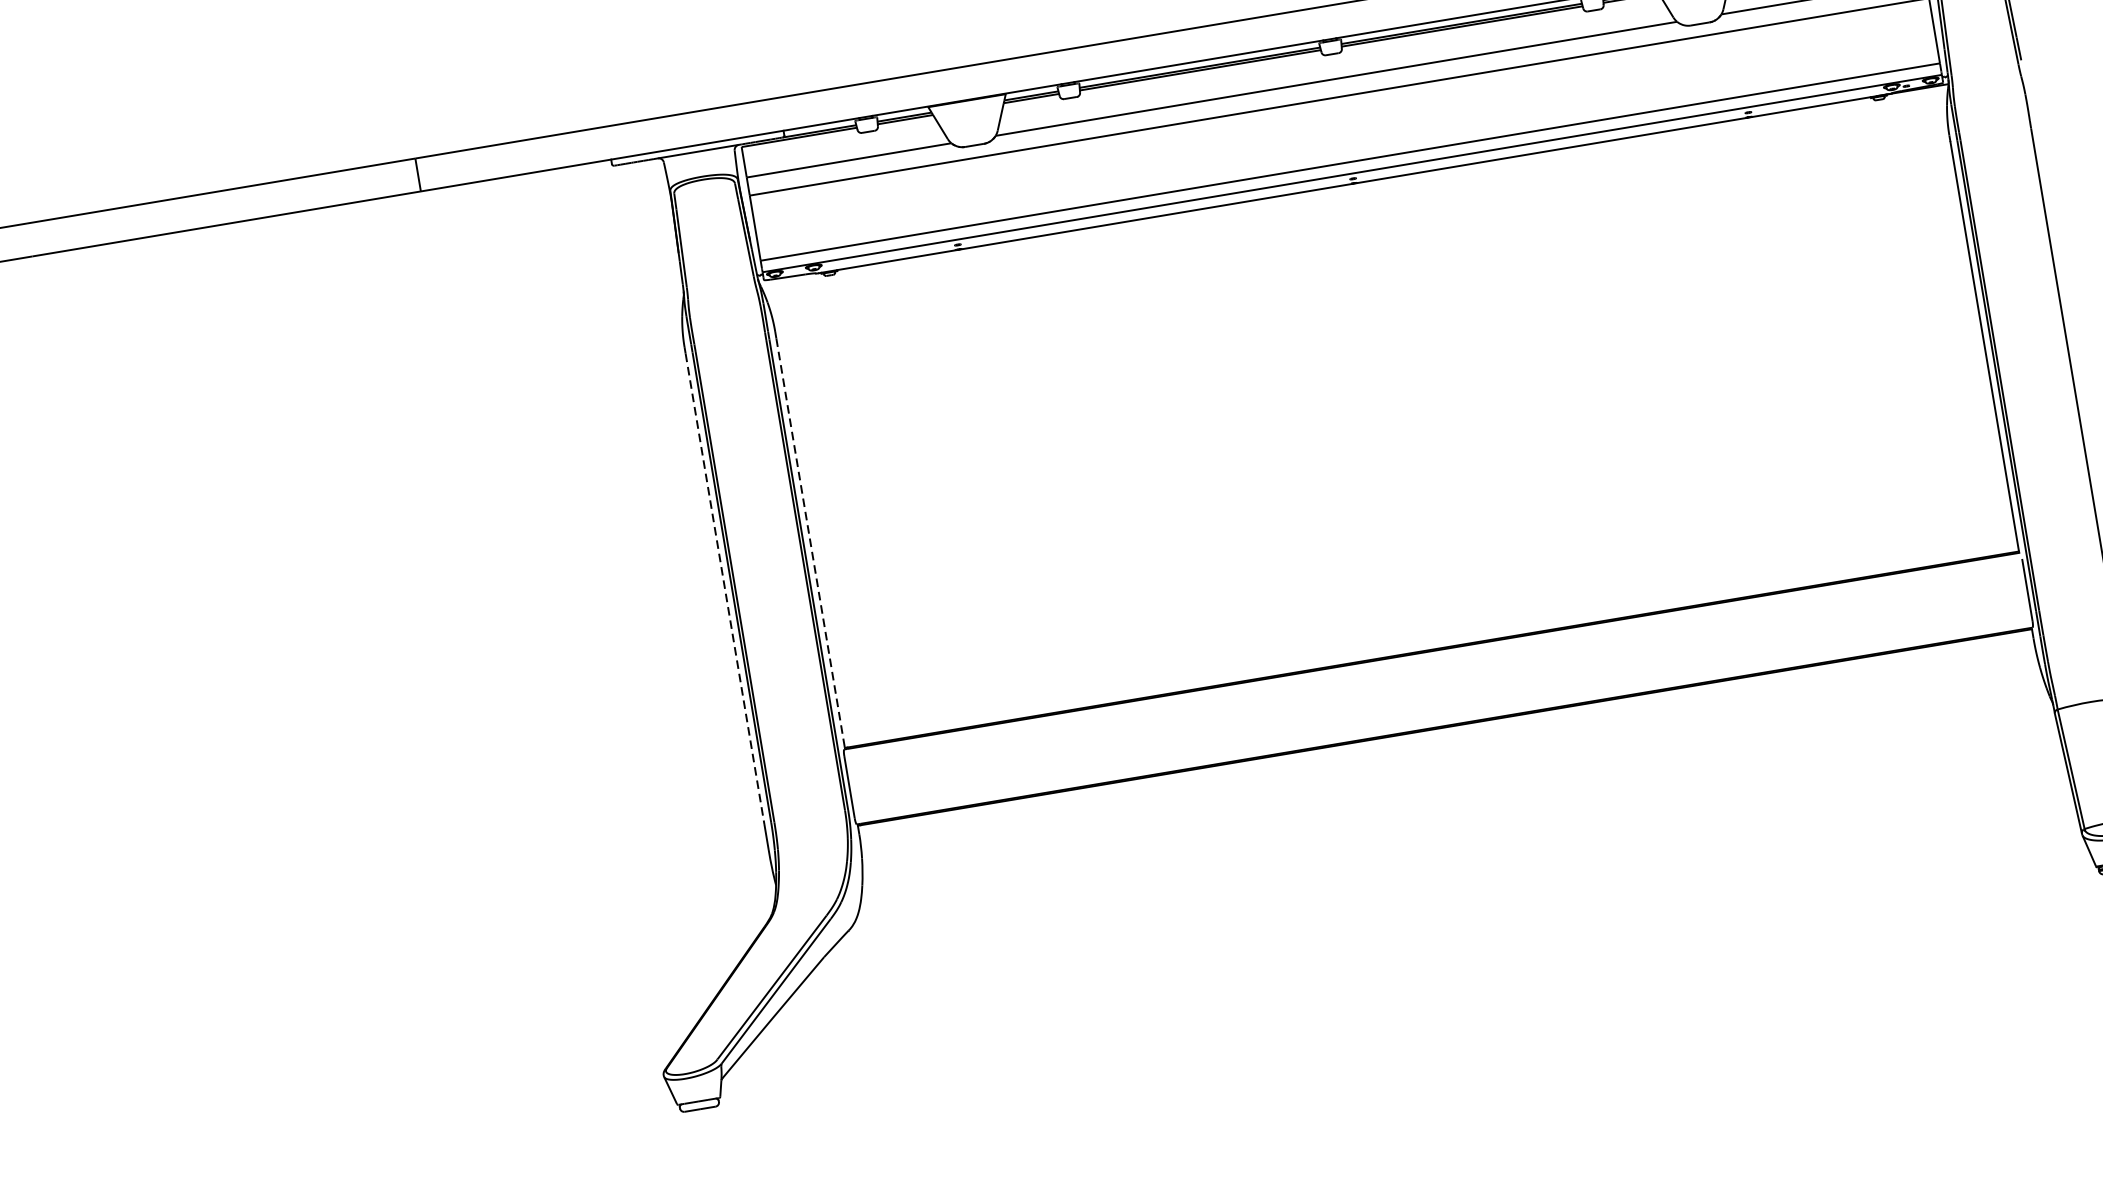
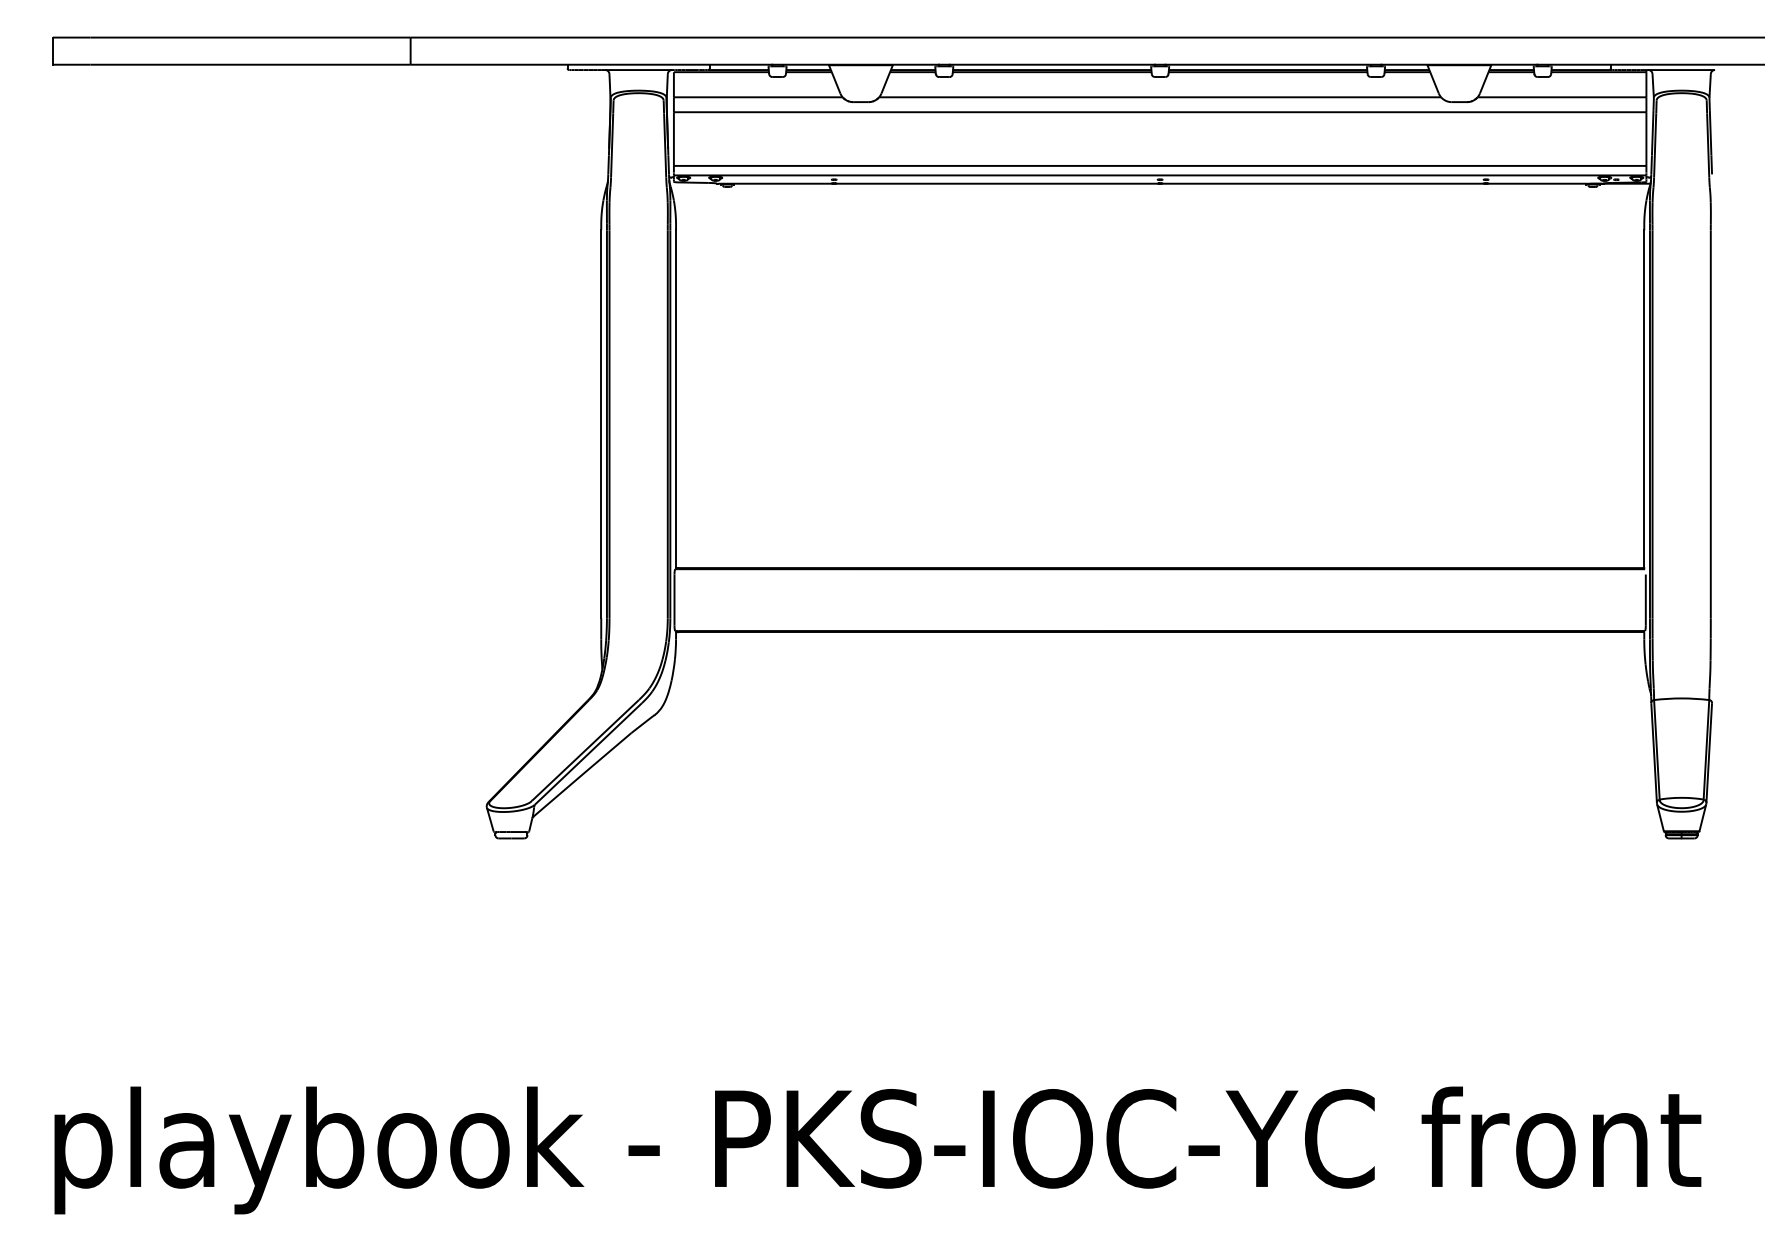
line: (811, 543) -> (676, 399), dashed -> solid
line: (725, 588) -> (601, 424), dashed -> solid

